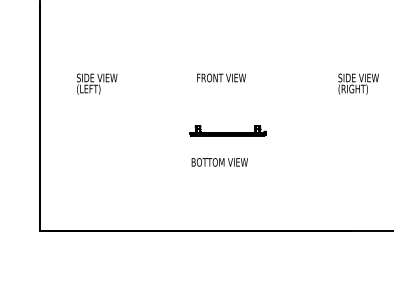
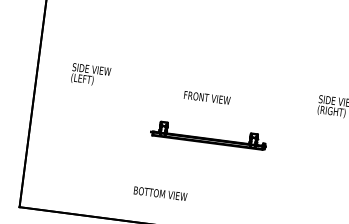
text: (221, 77) -> (207, 97), moved
part: (227, 130) -> (208, 134), size x1.6
text: (219, 162) -> (160, 193), moved

